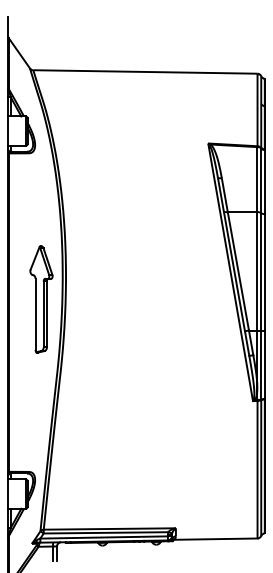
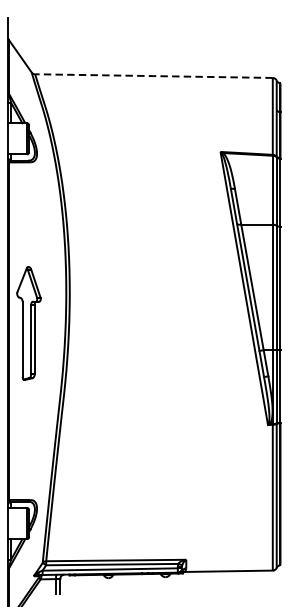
line: (145, 71) -> (154, 75), solid -> dashed
part: (41, 299) -> (28, 323), moved

